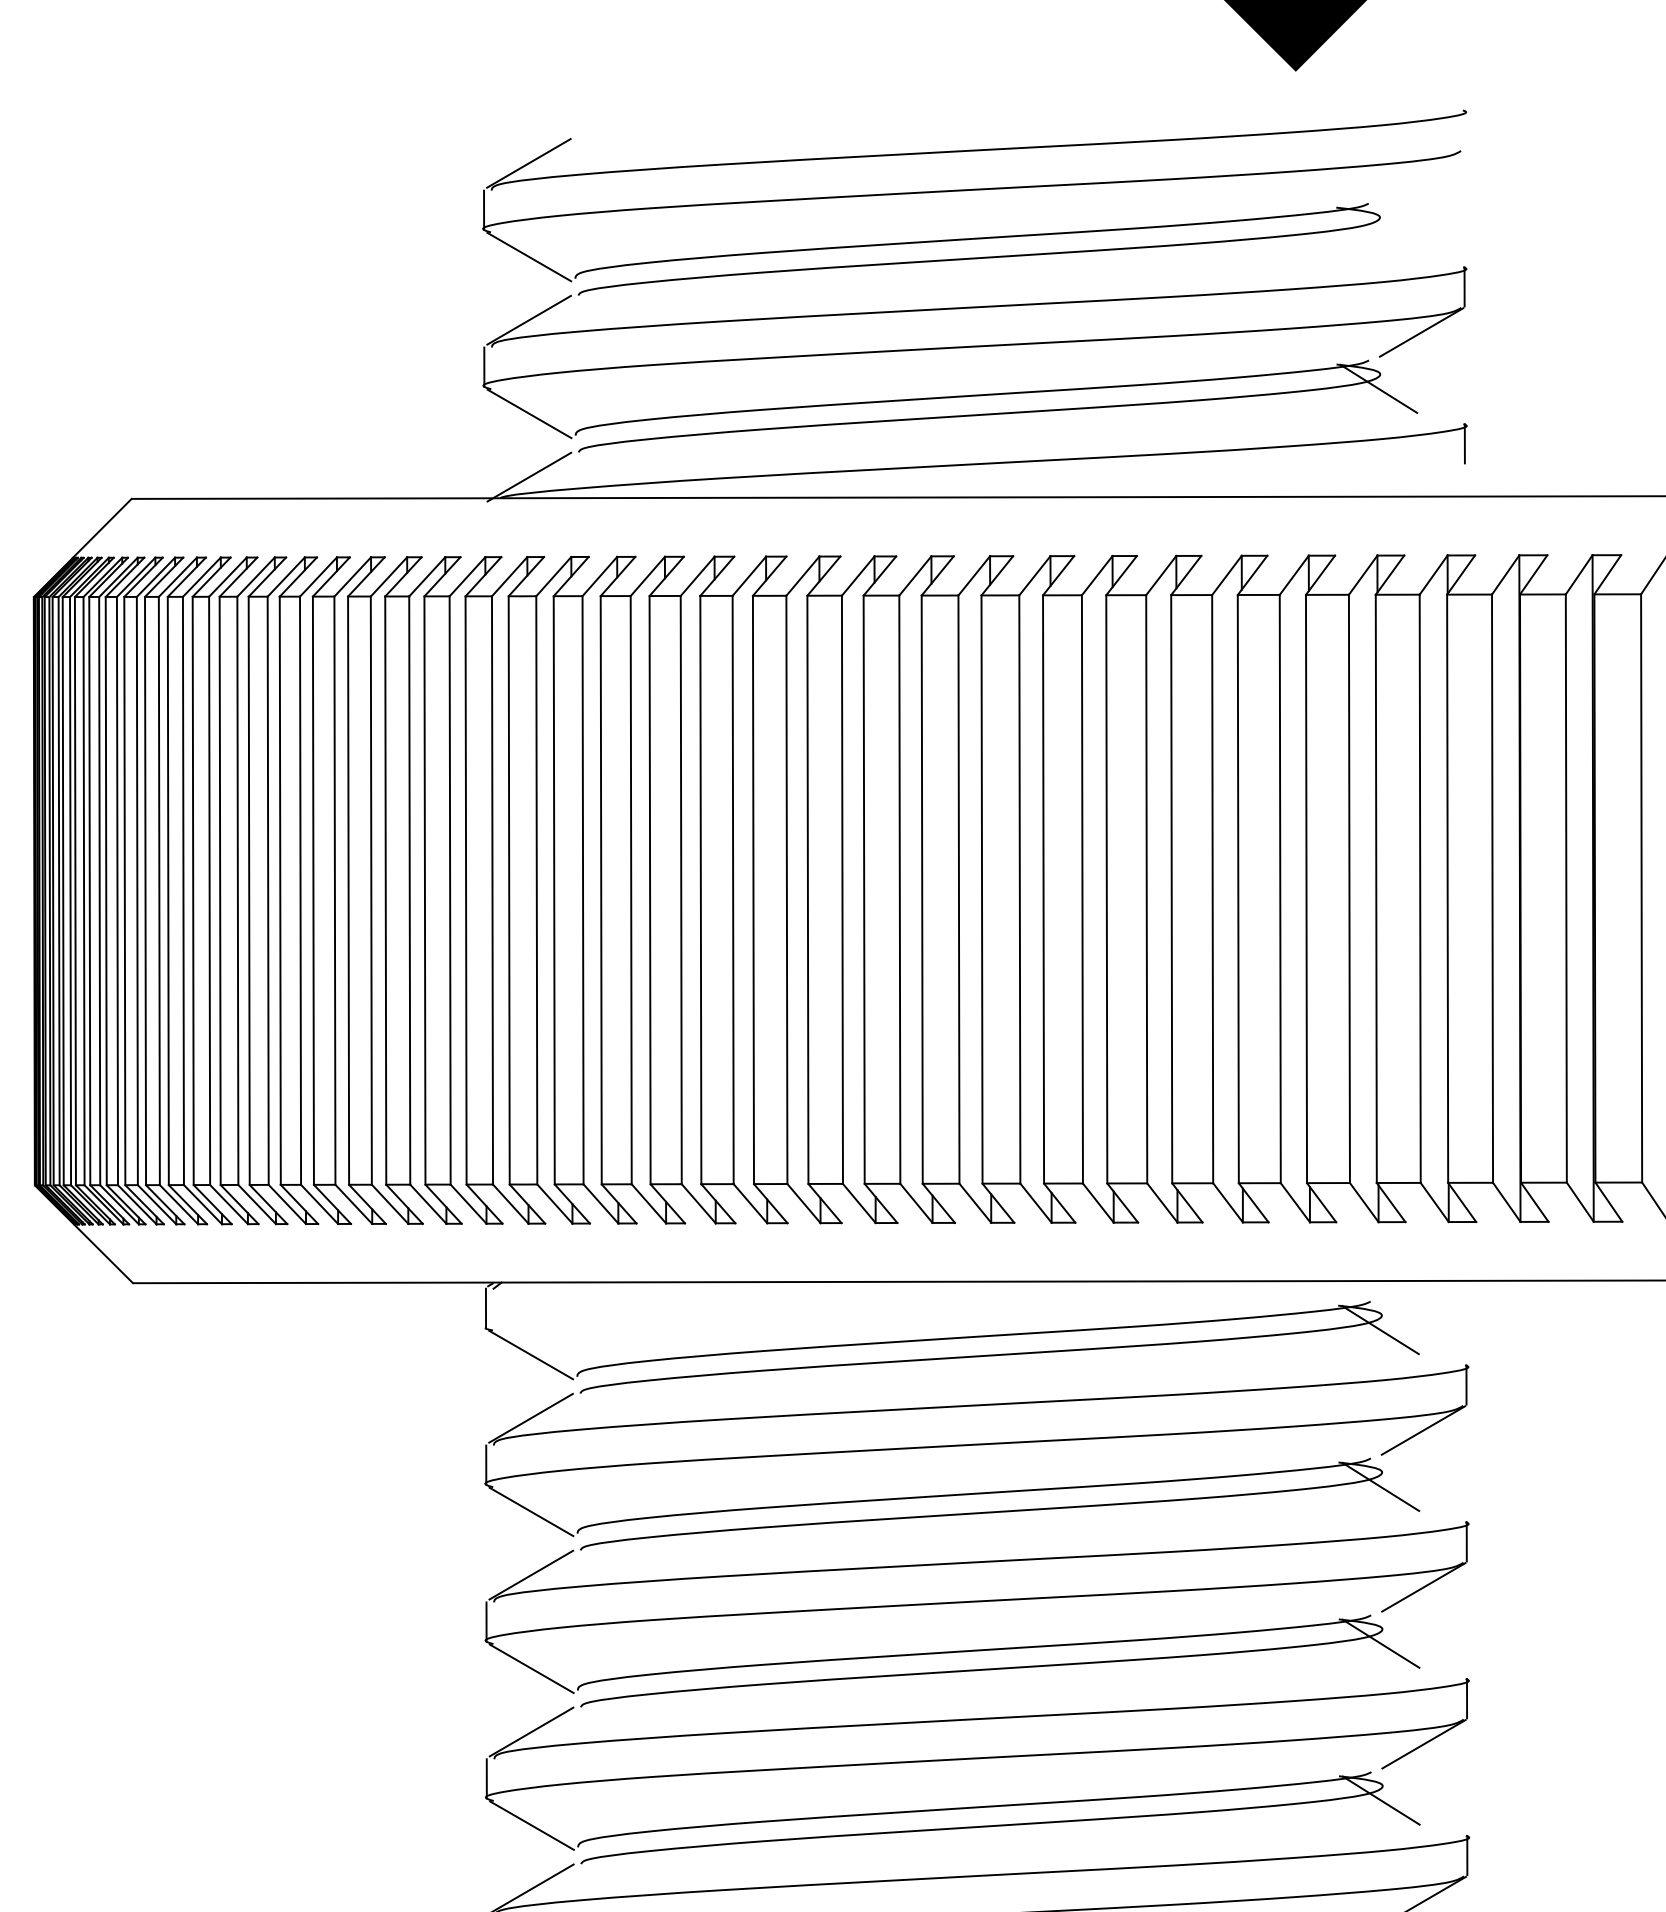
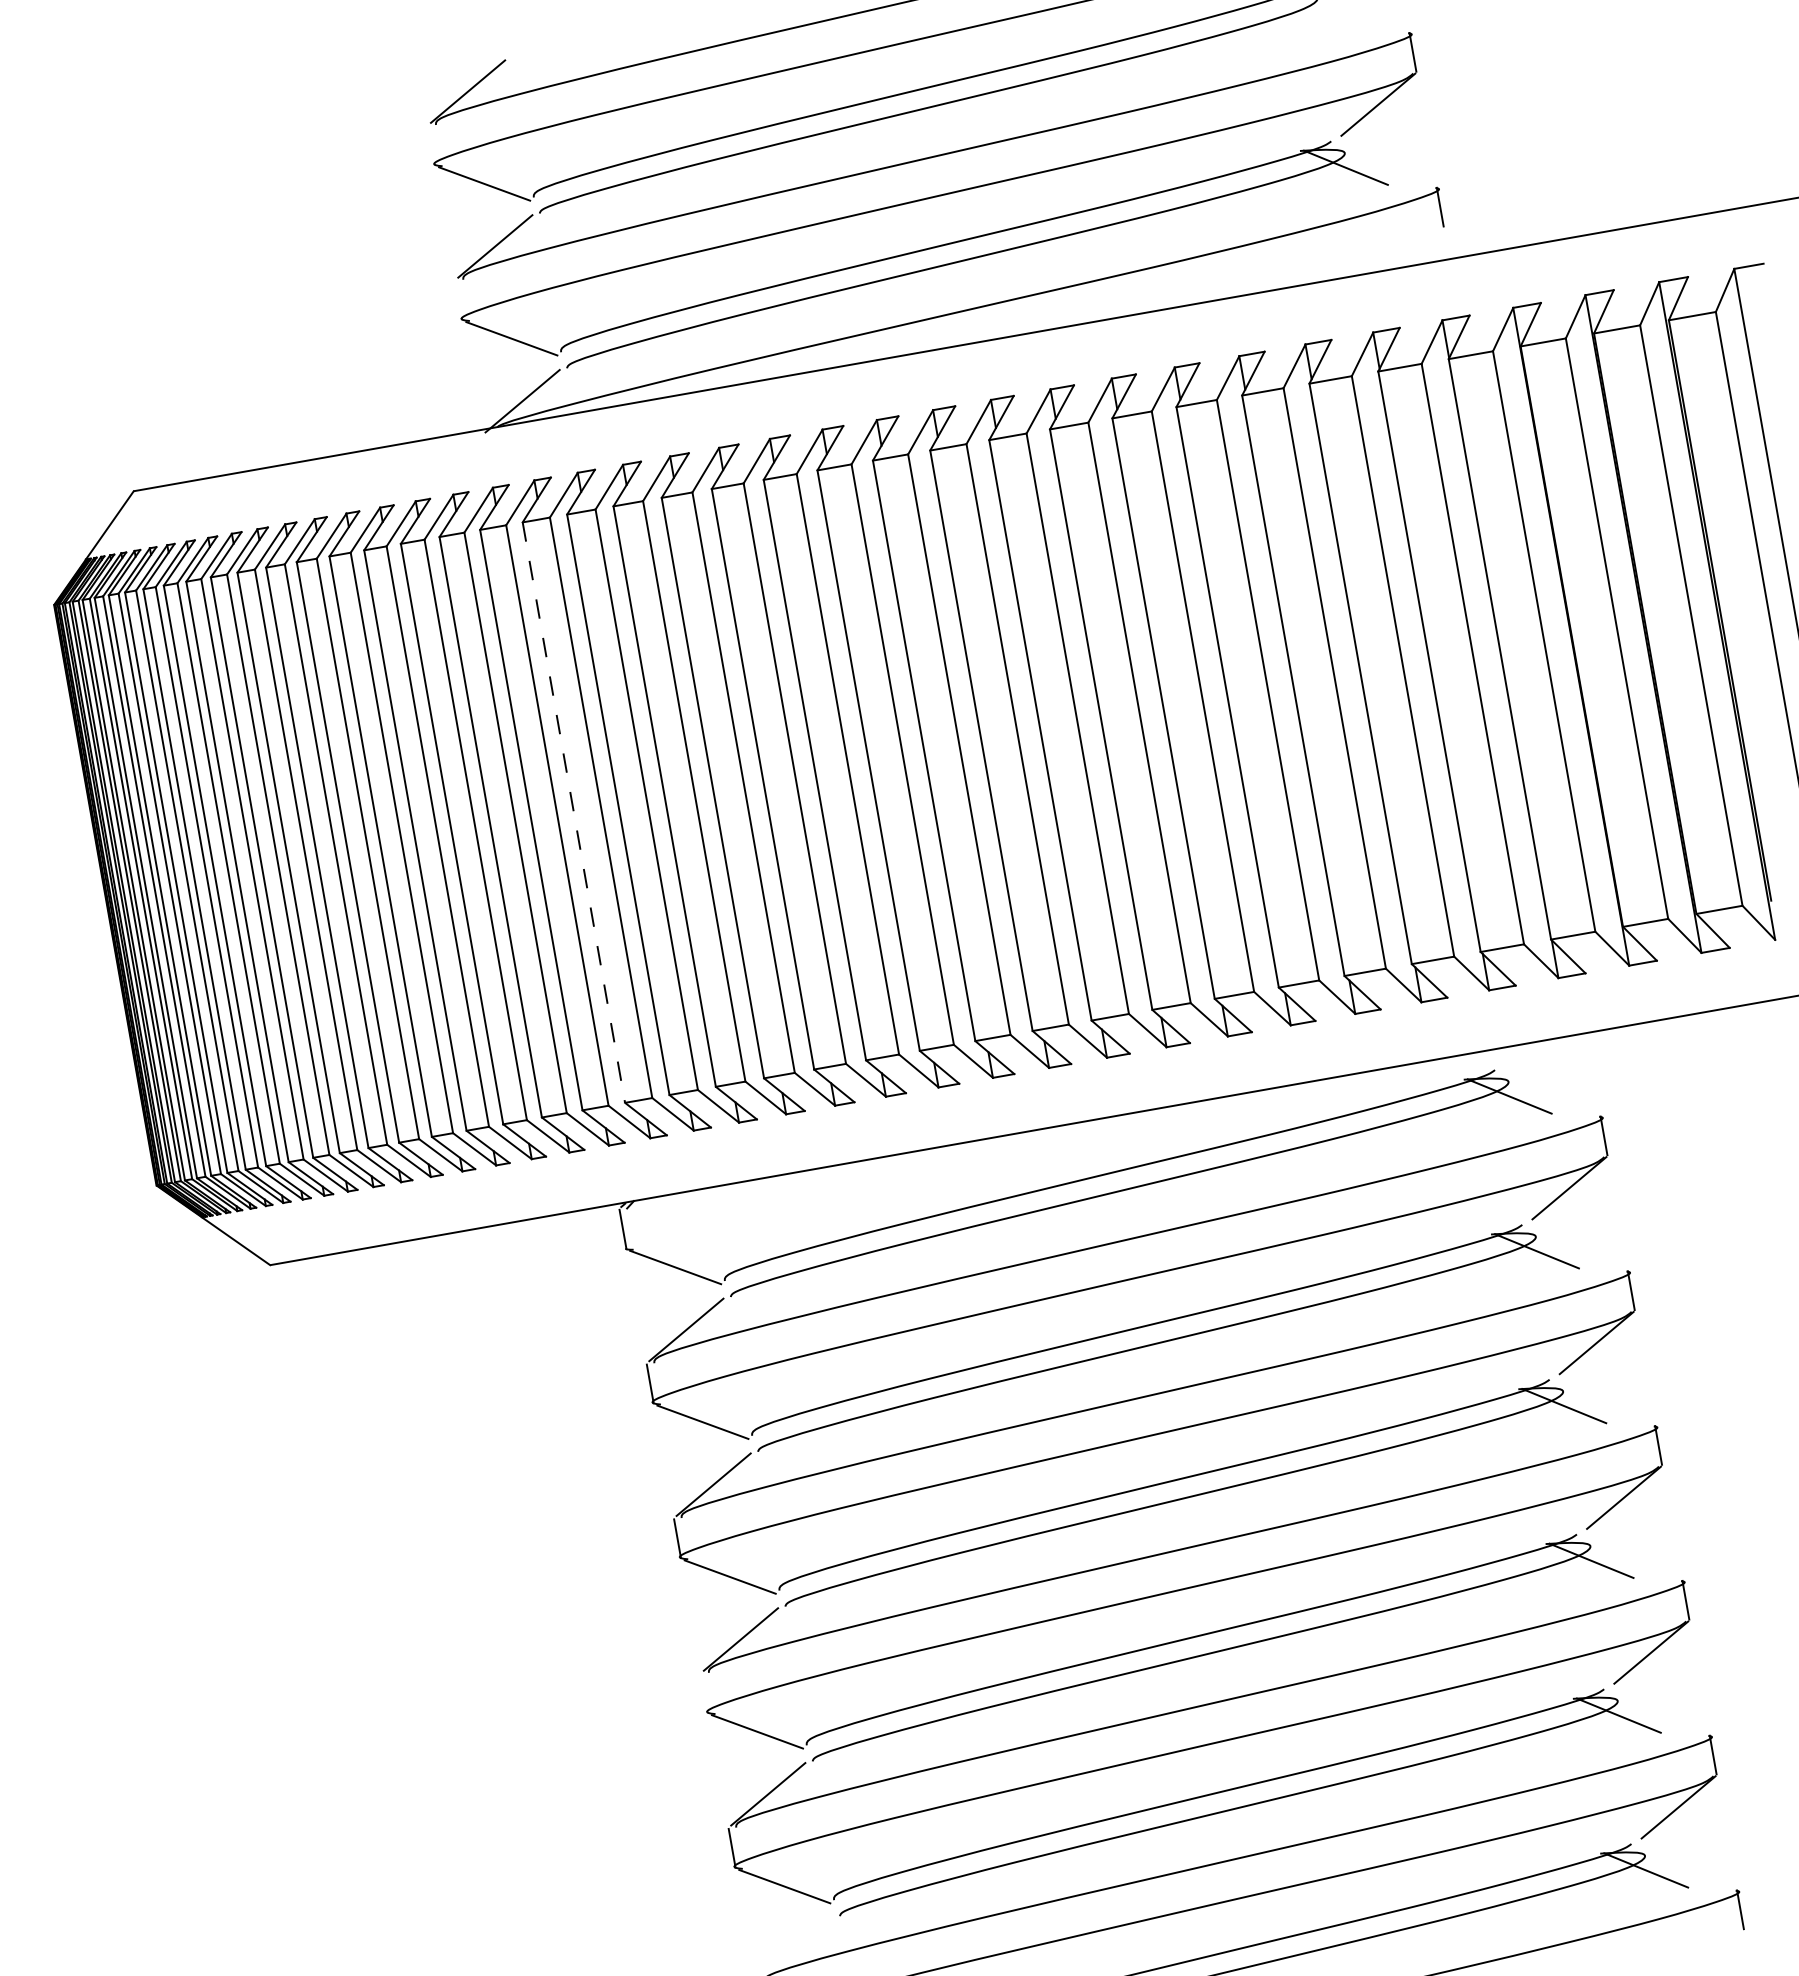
line: (483, 210) -> (431, 145), removed
line: (483, 367) -> (458, 300), removed
line: (508, 890) -> (573, 812), solid -> dashed
line: (486, 1778) -> (704, 1693), removed

